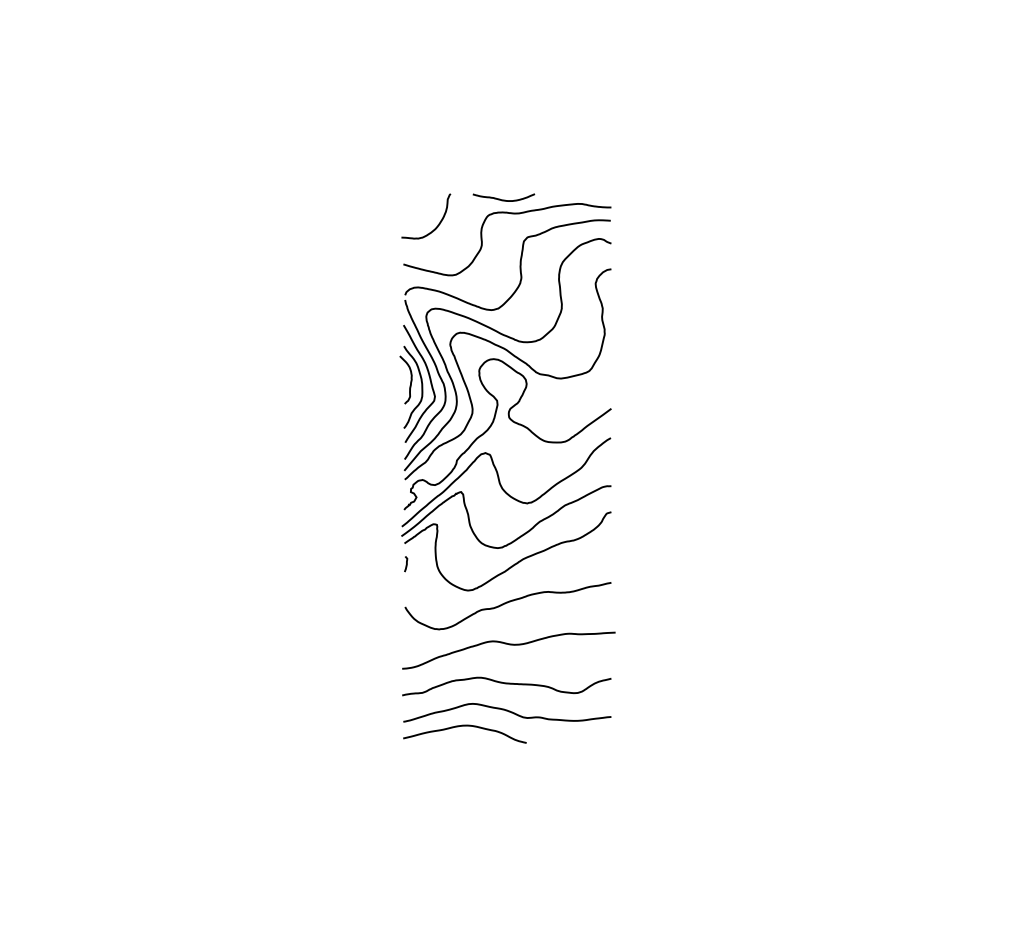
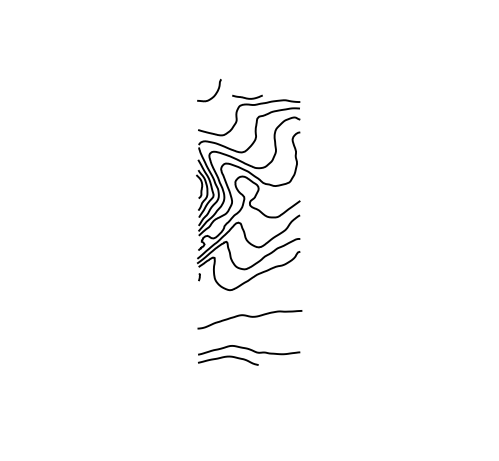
curve: (438, 220) -> (215, 92), moved
curve: (508, 603) -> (249, 296), removed
curve: (505, 684) -> (248, 336), removed

